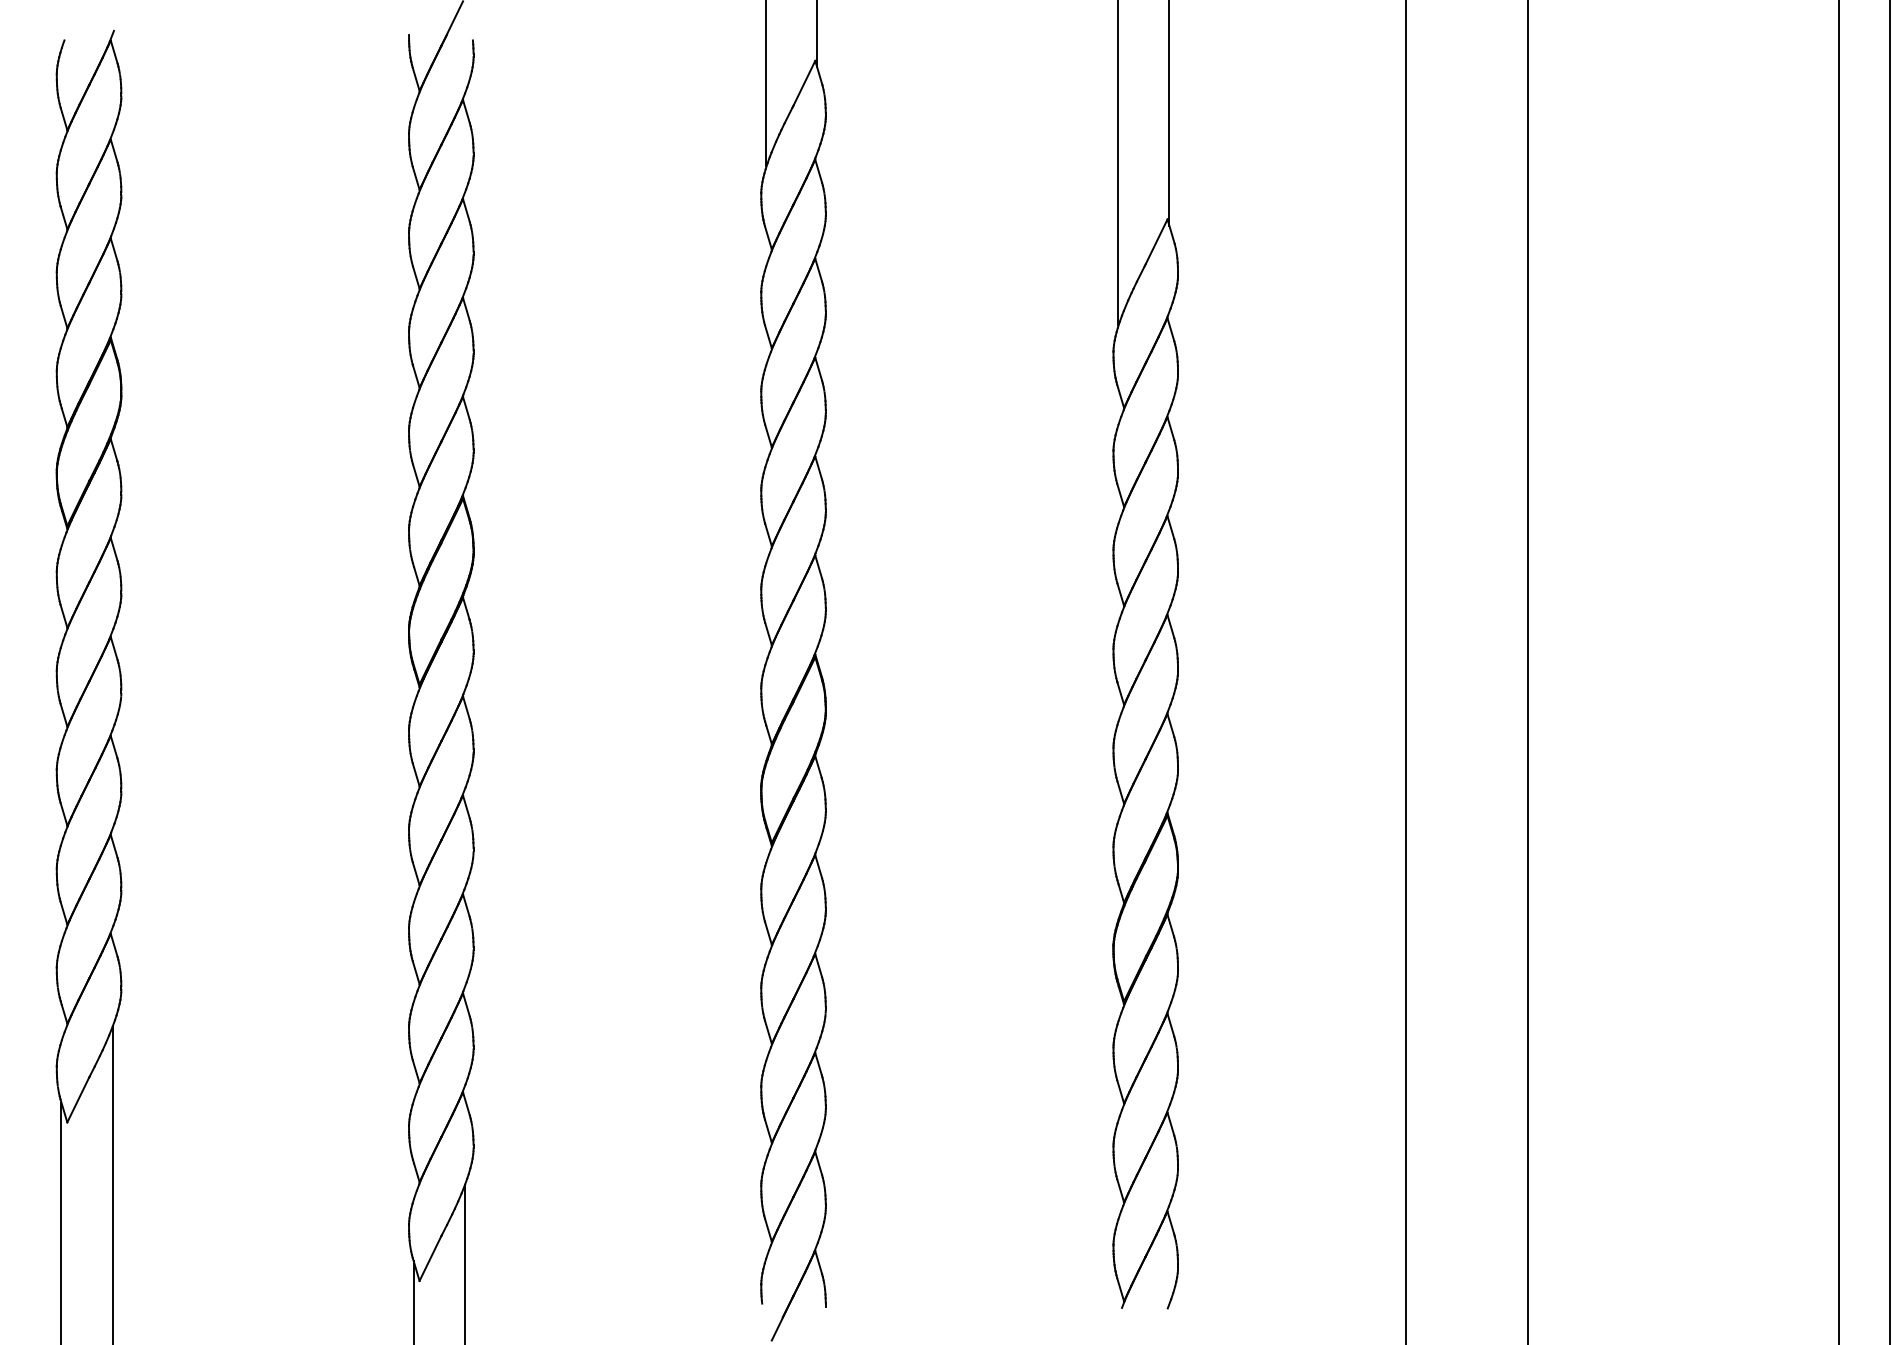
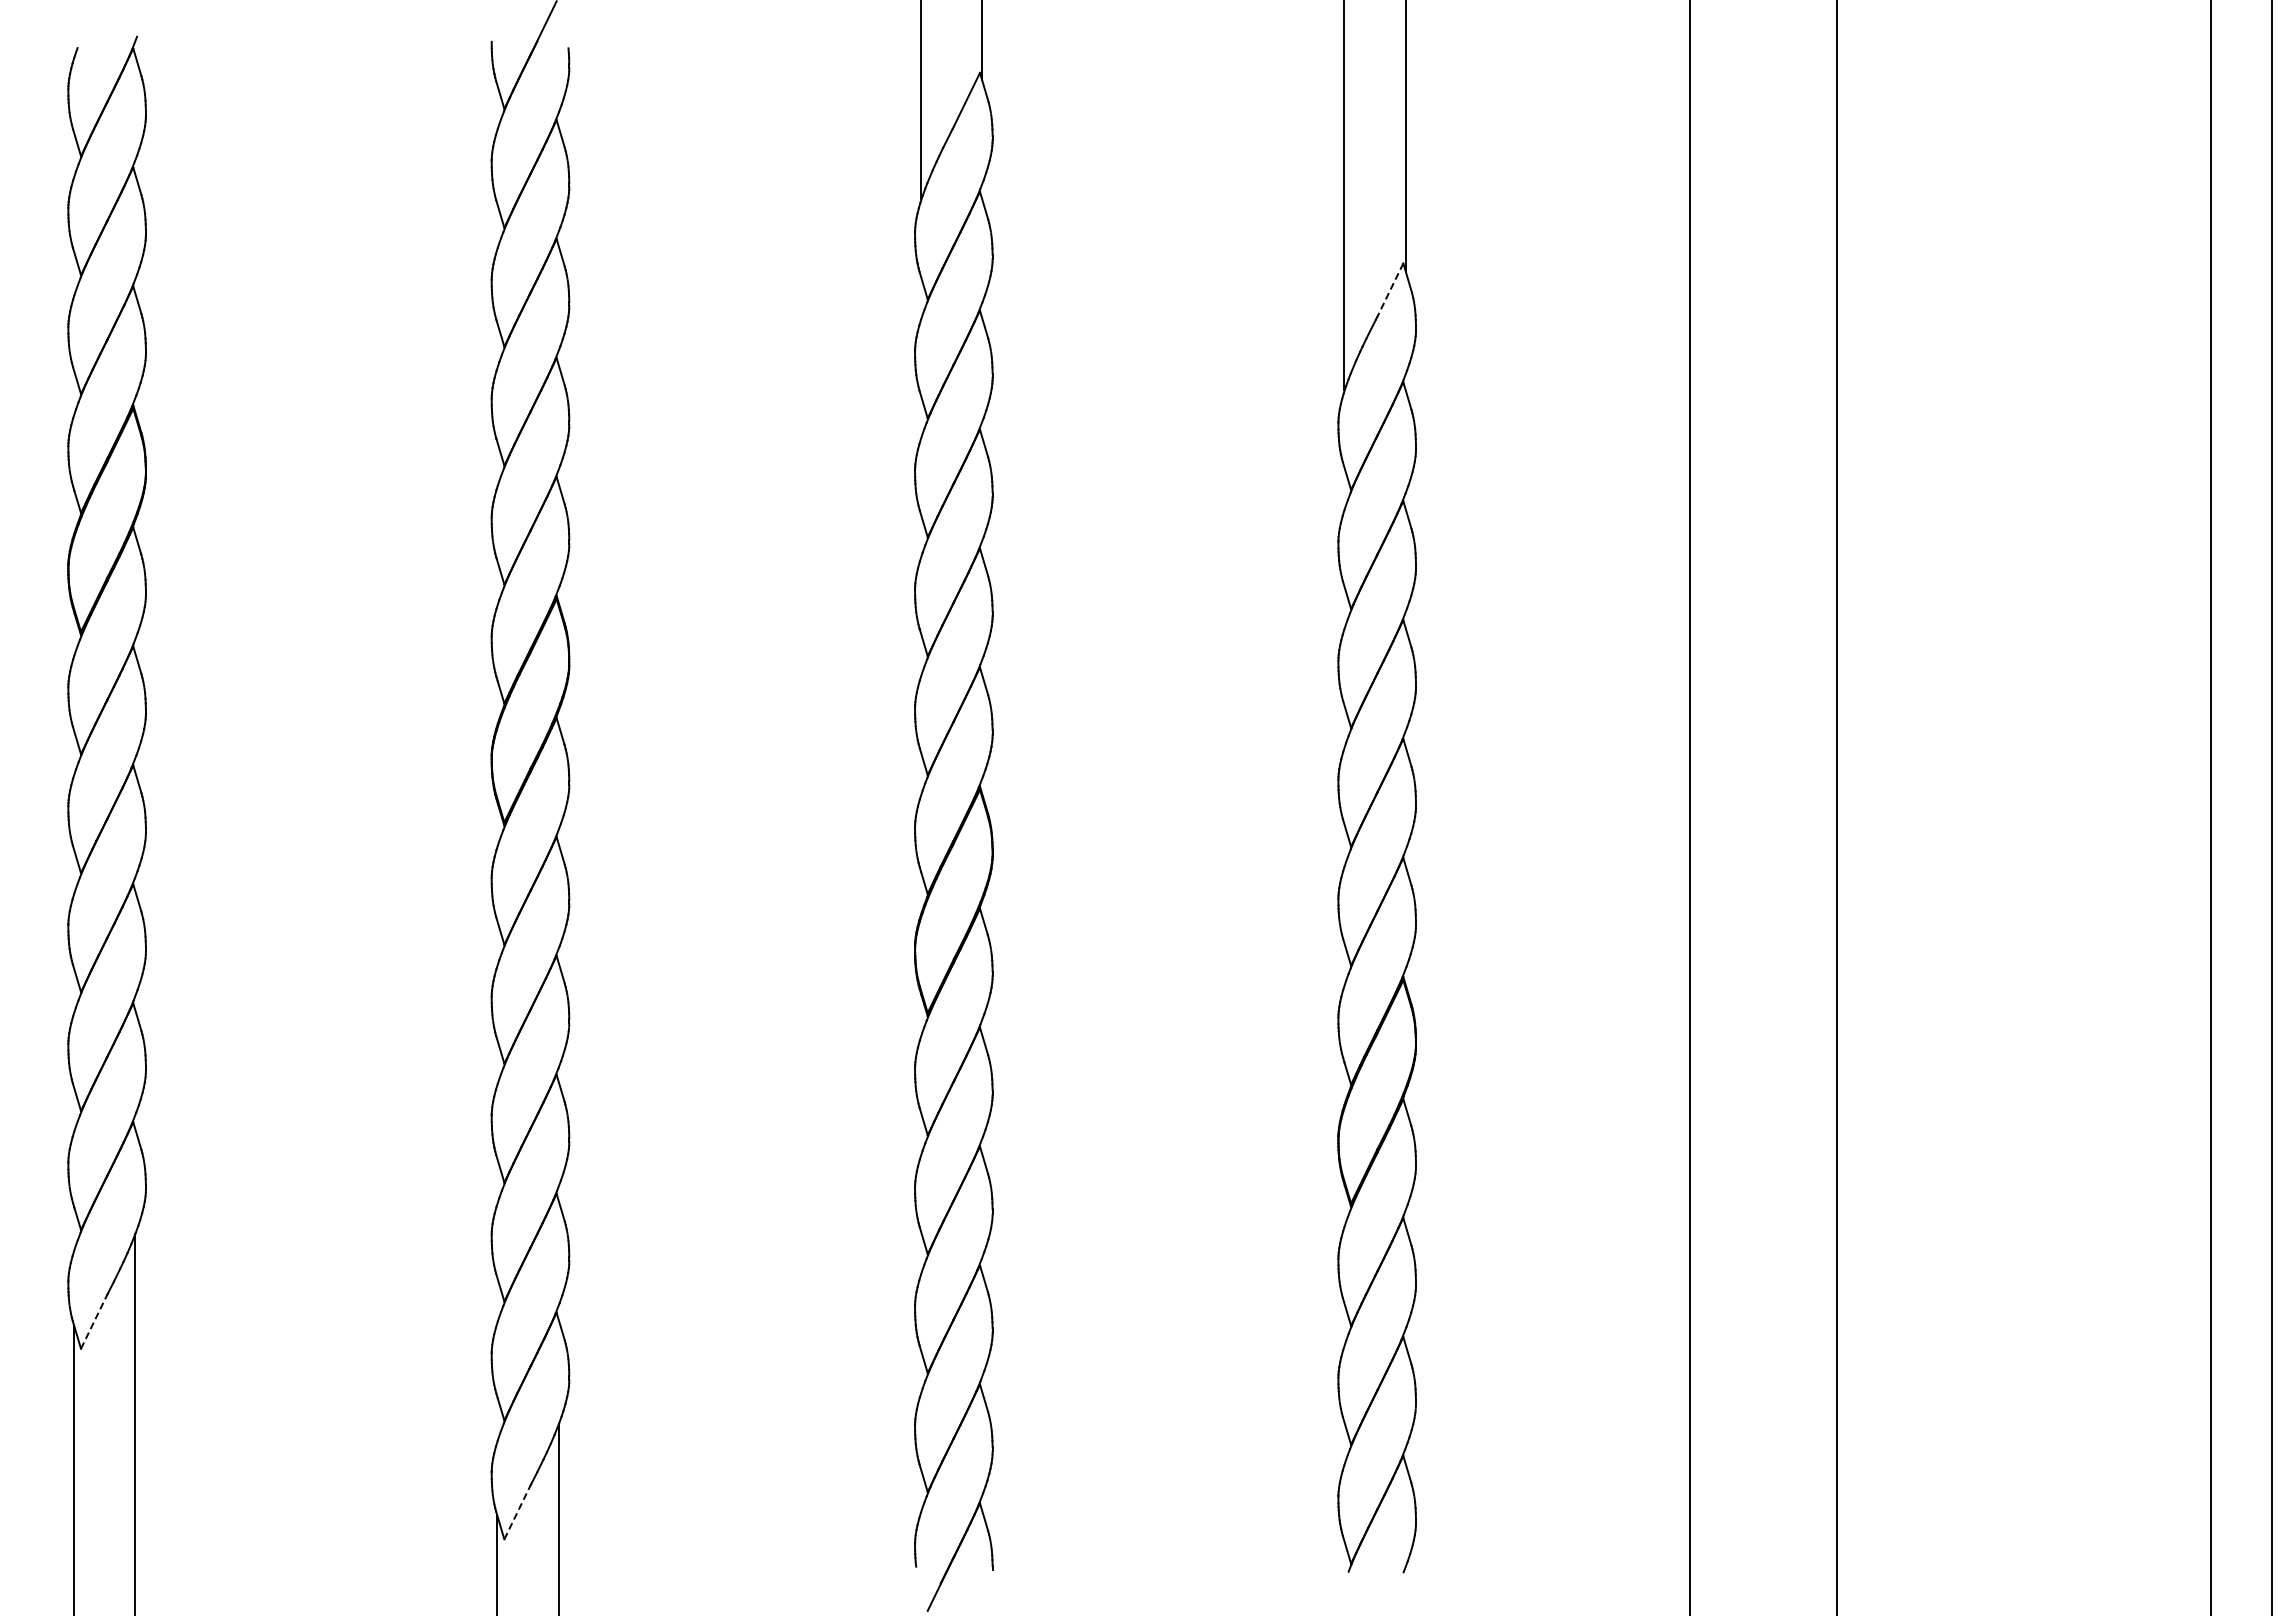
line: (1156, 241) -> (1390, 290), solid -> dashed
line: (78, 1099) -> (94, 1321), solid -> dashed
line: (430, 1258) -> (517, 1512), solid -> dashed

